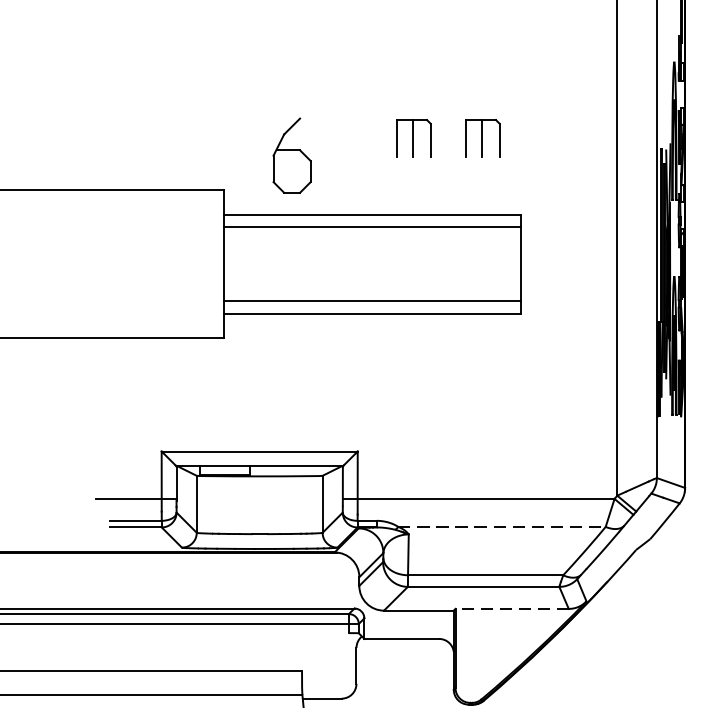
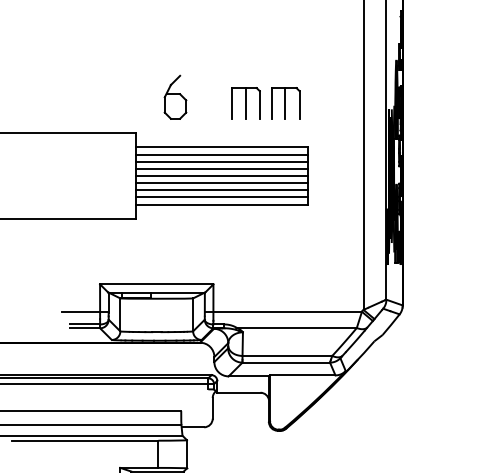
part: (413, 138) -> (245, 103), size x1.43
part: (482, 138) -> (285, 103), size x1.43
part: (292, 154) -> (175, 96), moved
line: (371, 239) -> (221, 161), added
line: (371, 251) -> (221, 168), added
line: (371, 263) -> (221, 175), added
line: (371, 277) -> (221, 183), added
line: (371, 289) -> (221, 190), added
line: (501, 526) -> (296, 327), dashed -> solid
line: (511, 609) -> (302, 375), dashed -> solid

